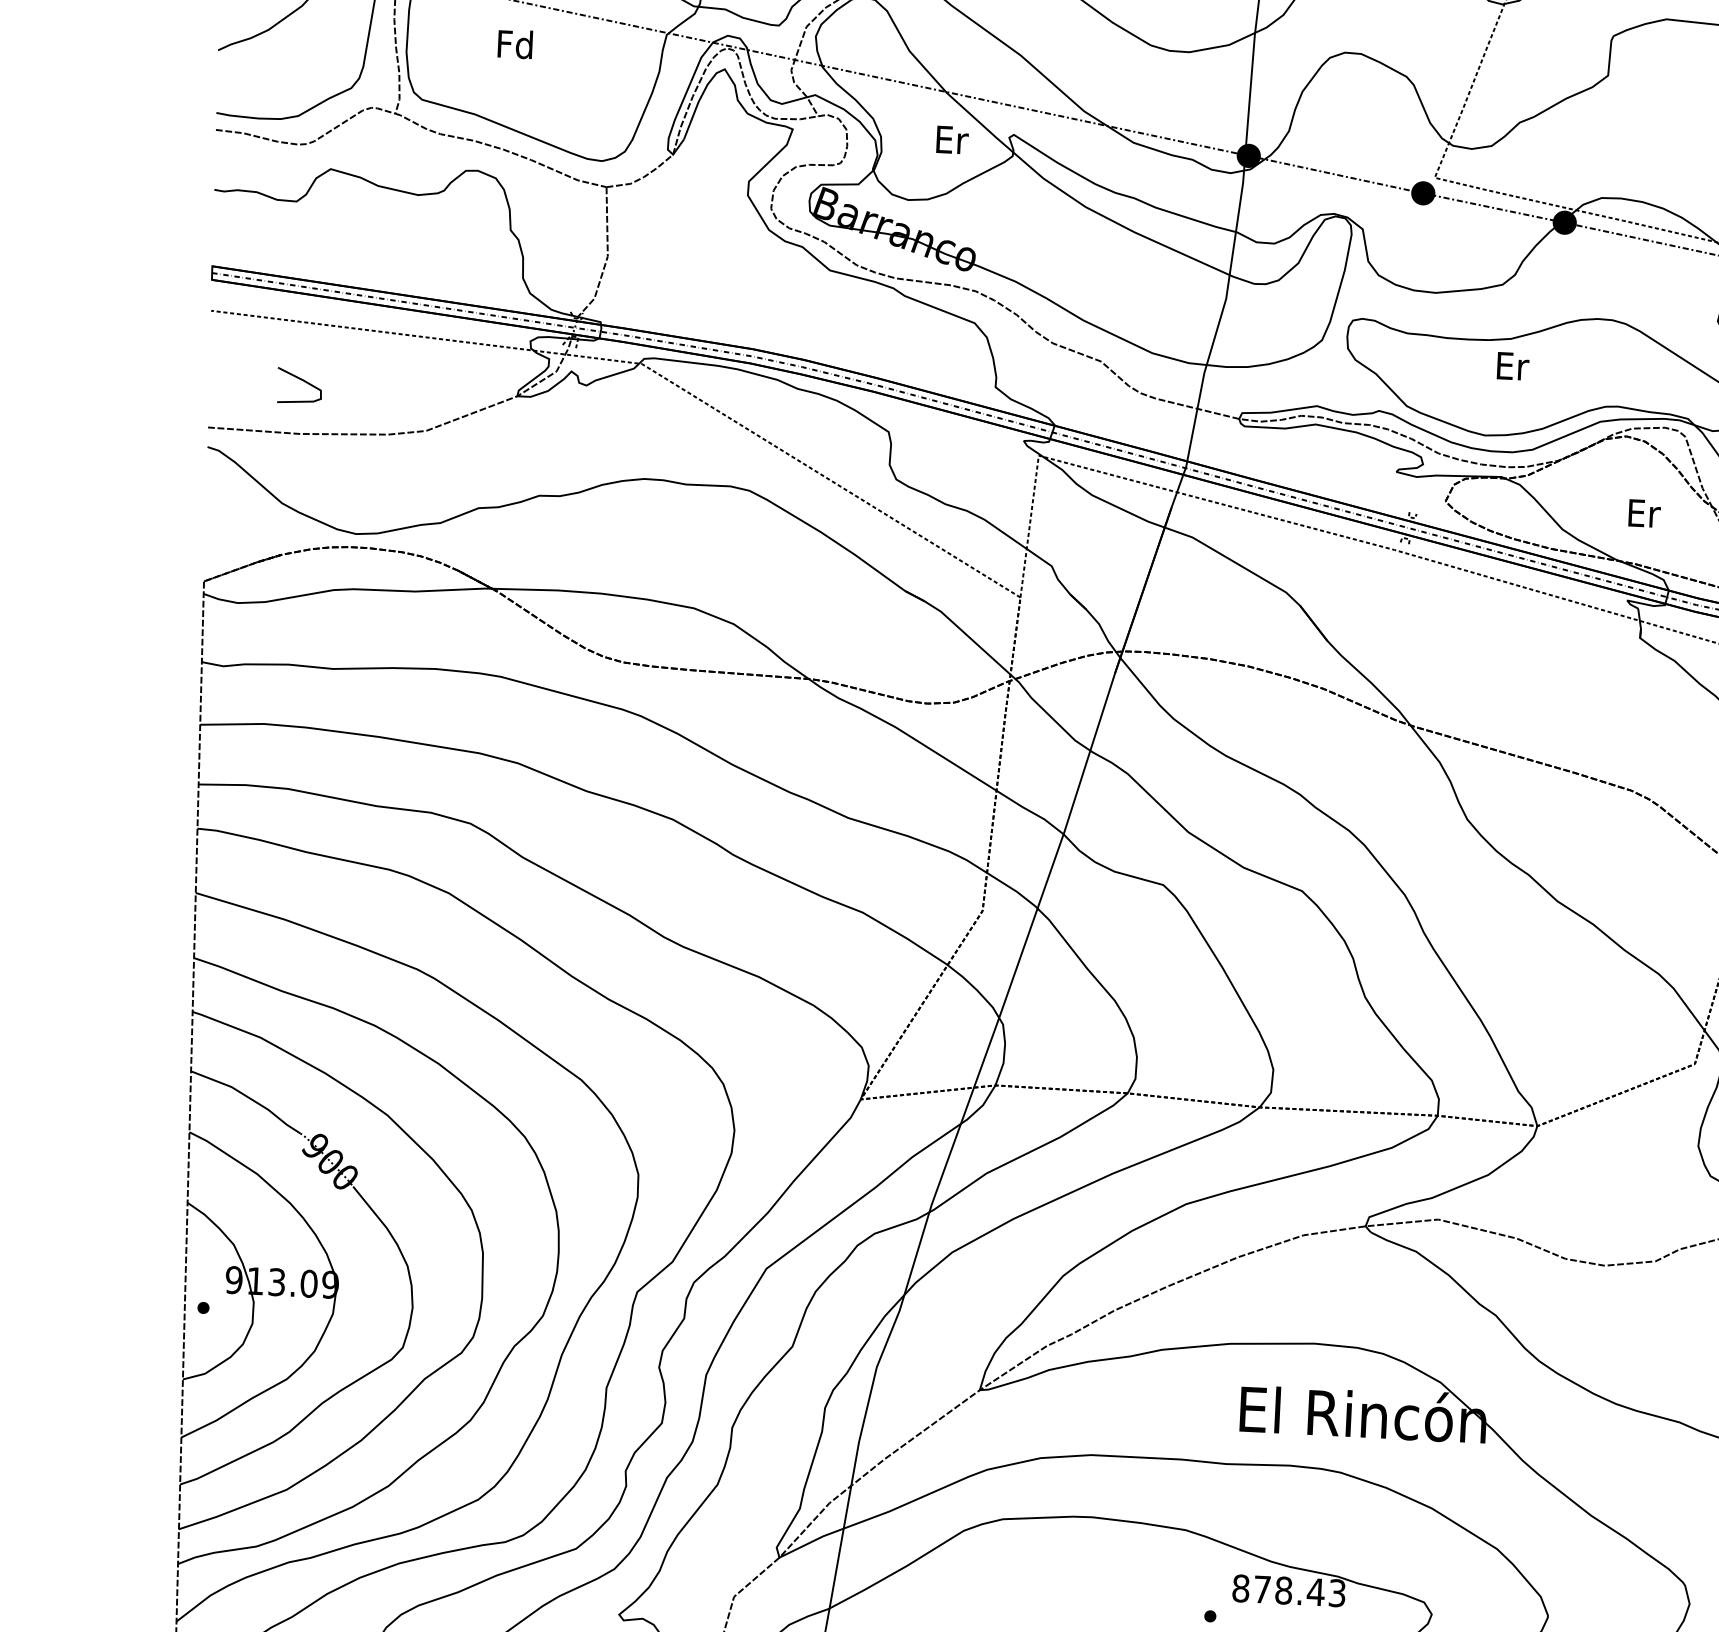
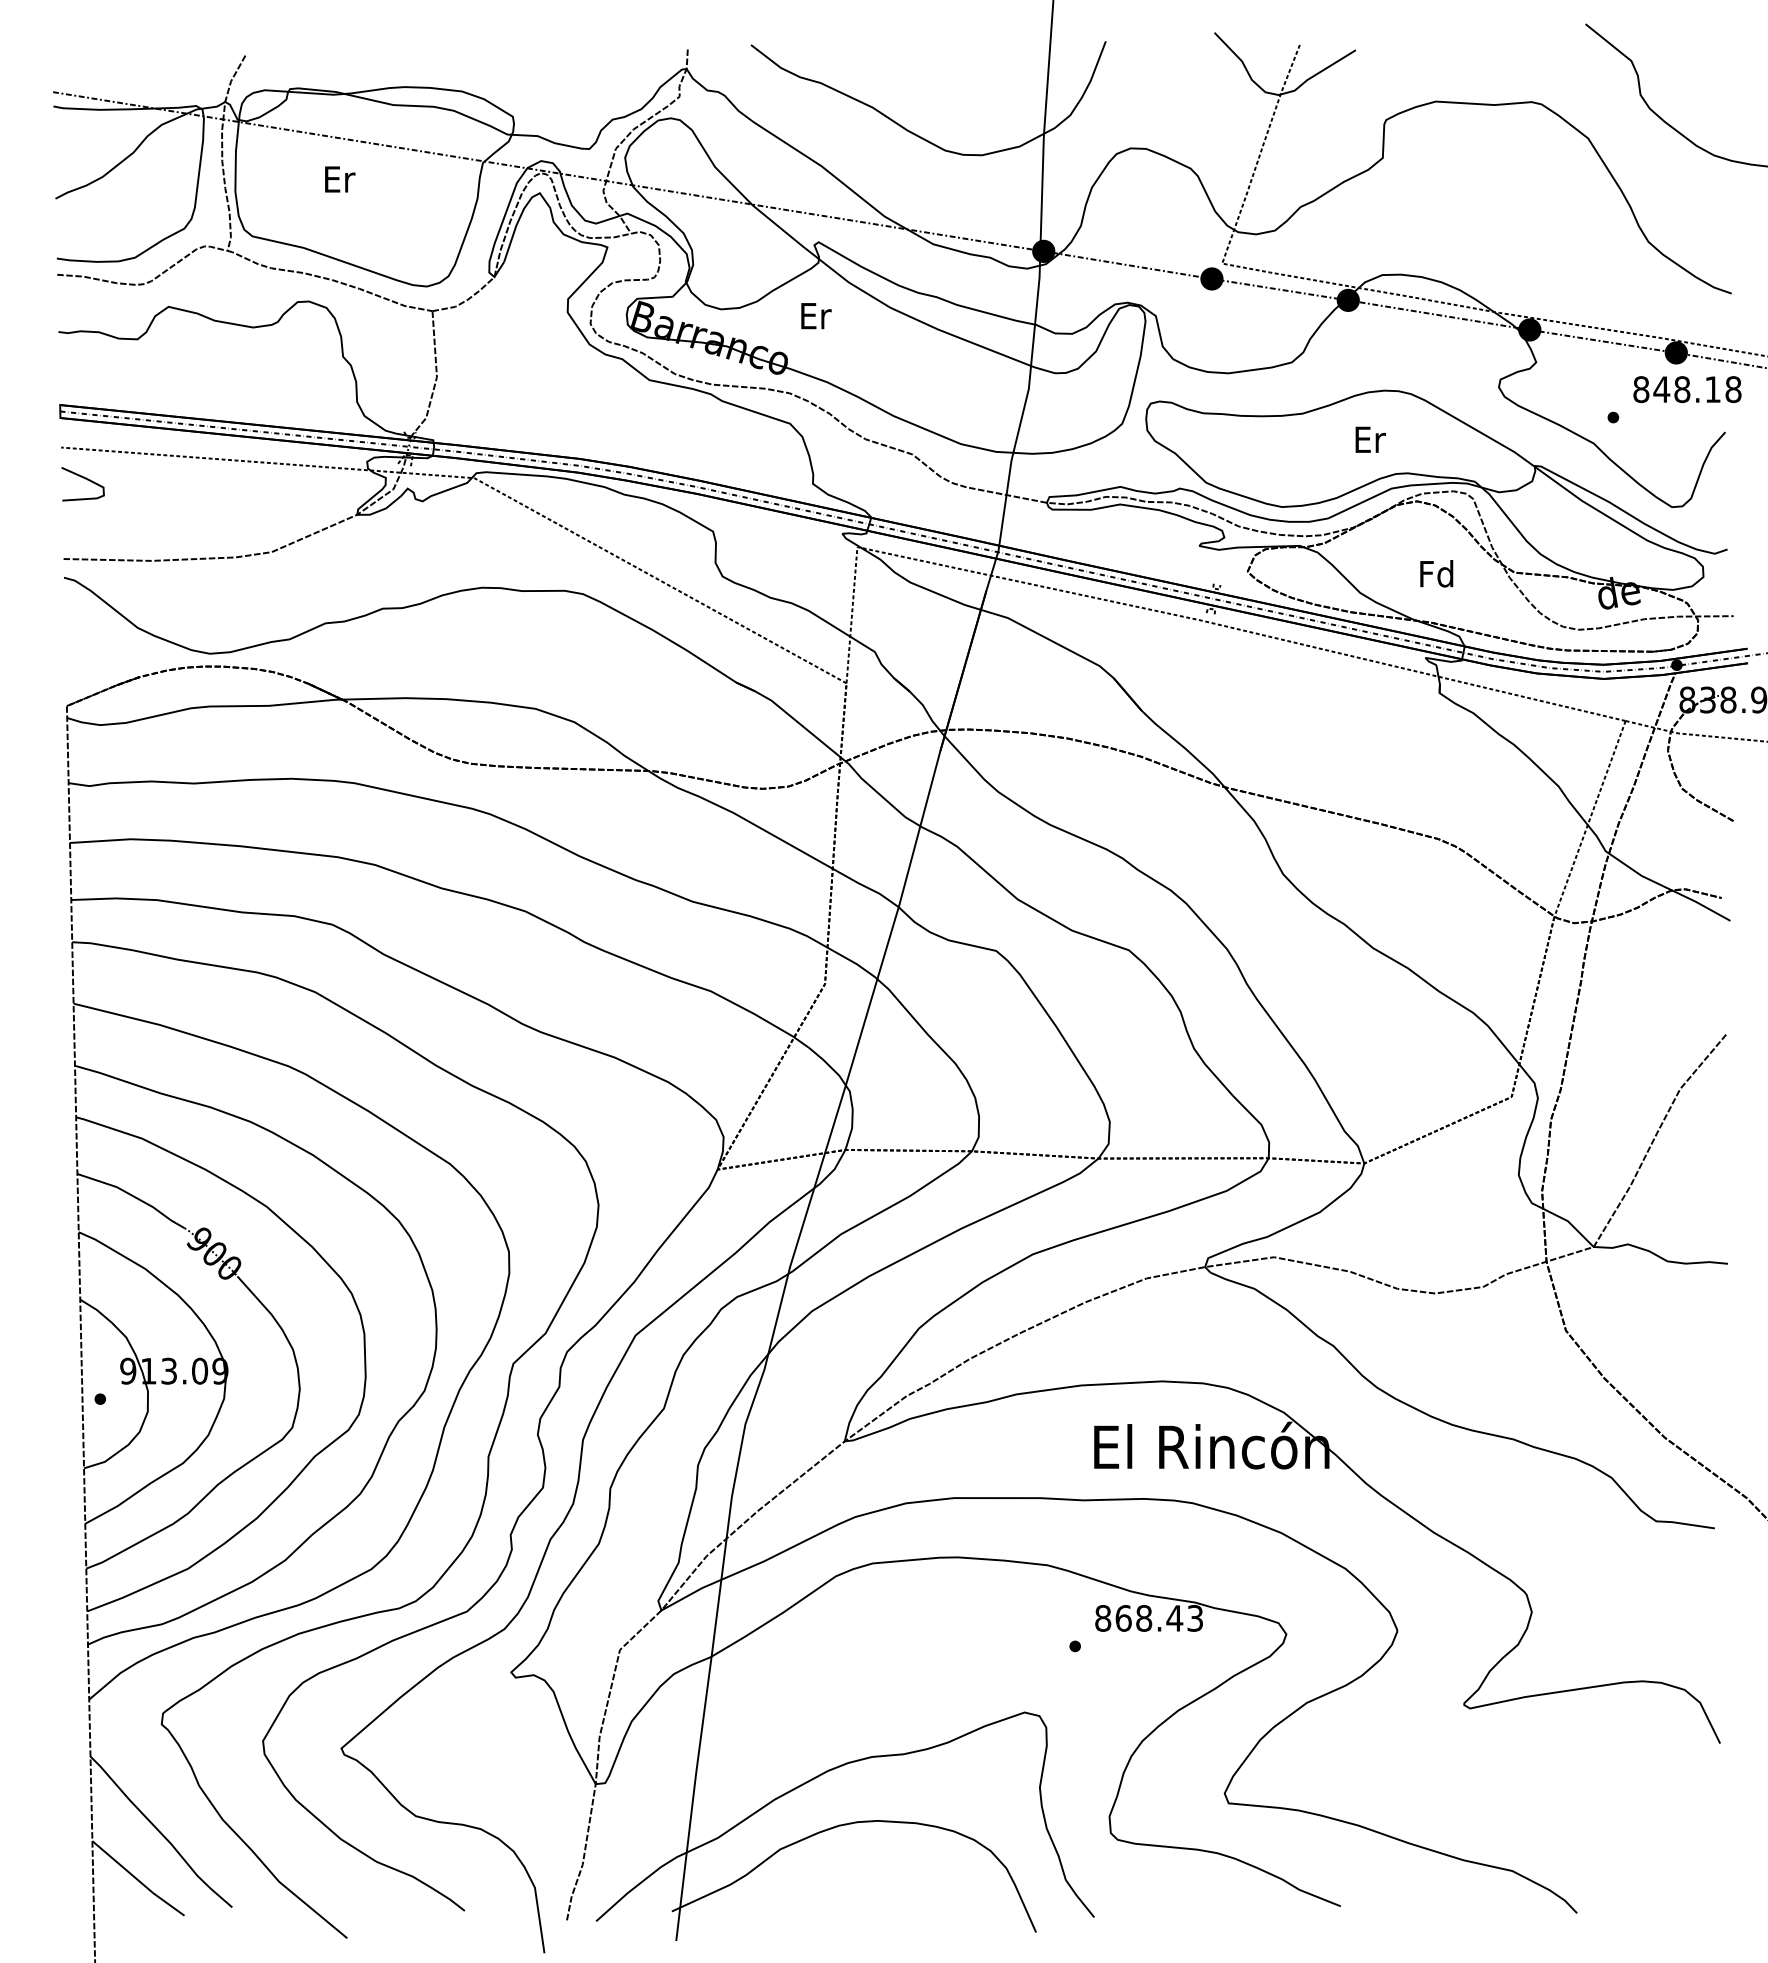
text: (515, 43) -> (338, 178), Fd -> Er
text: (952, 140) -> (816, 316), moved
text: (1512, 366) -> (1370, 439), moved
curve: (302, 381) -> (85, 479), moved
text: (1643, 512) -> (1436, 573), Er -> Fd
text: (1262, 1589) -> (1123, 1618), 878.43 -> 868.43

